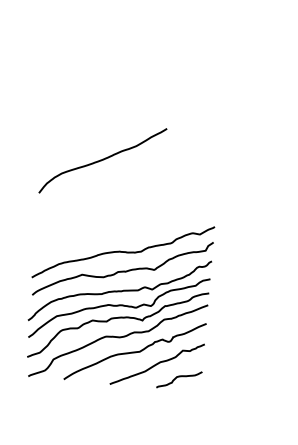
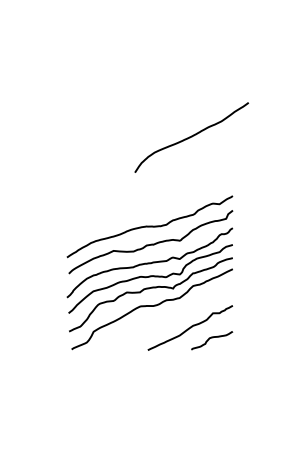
curve: (102, 160) -> (191, 137), moved
curve: (134, 351) -> (168, 317), removed

